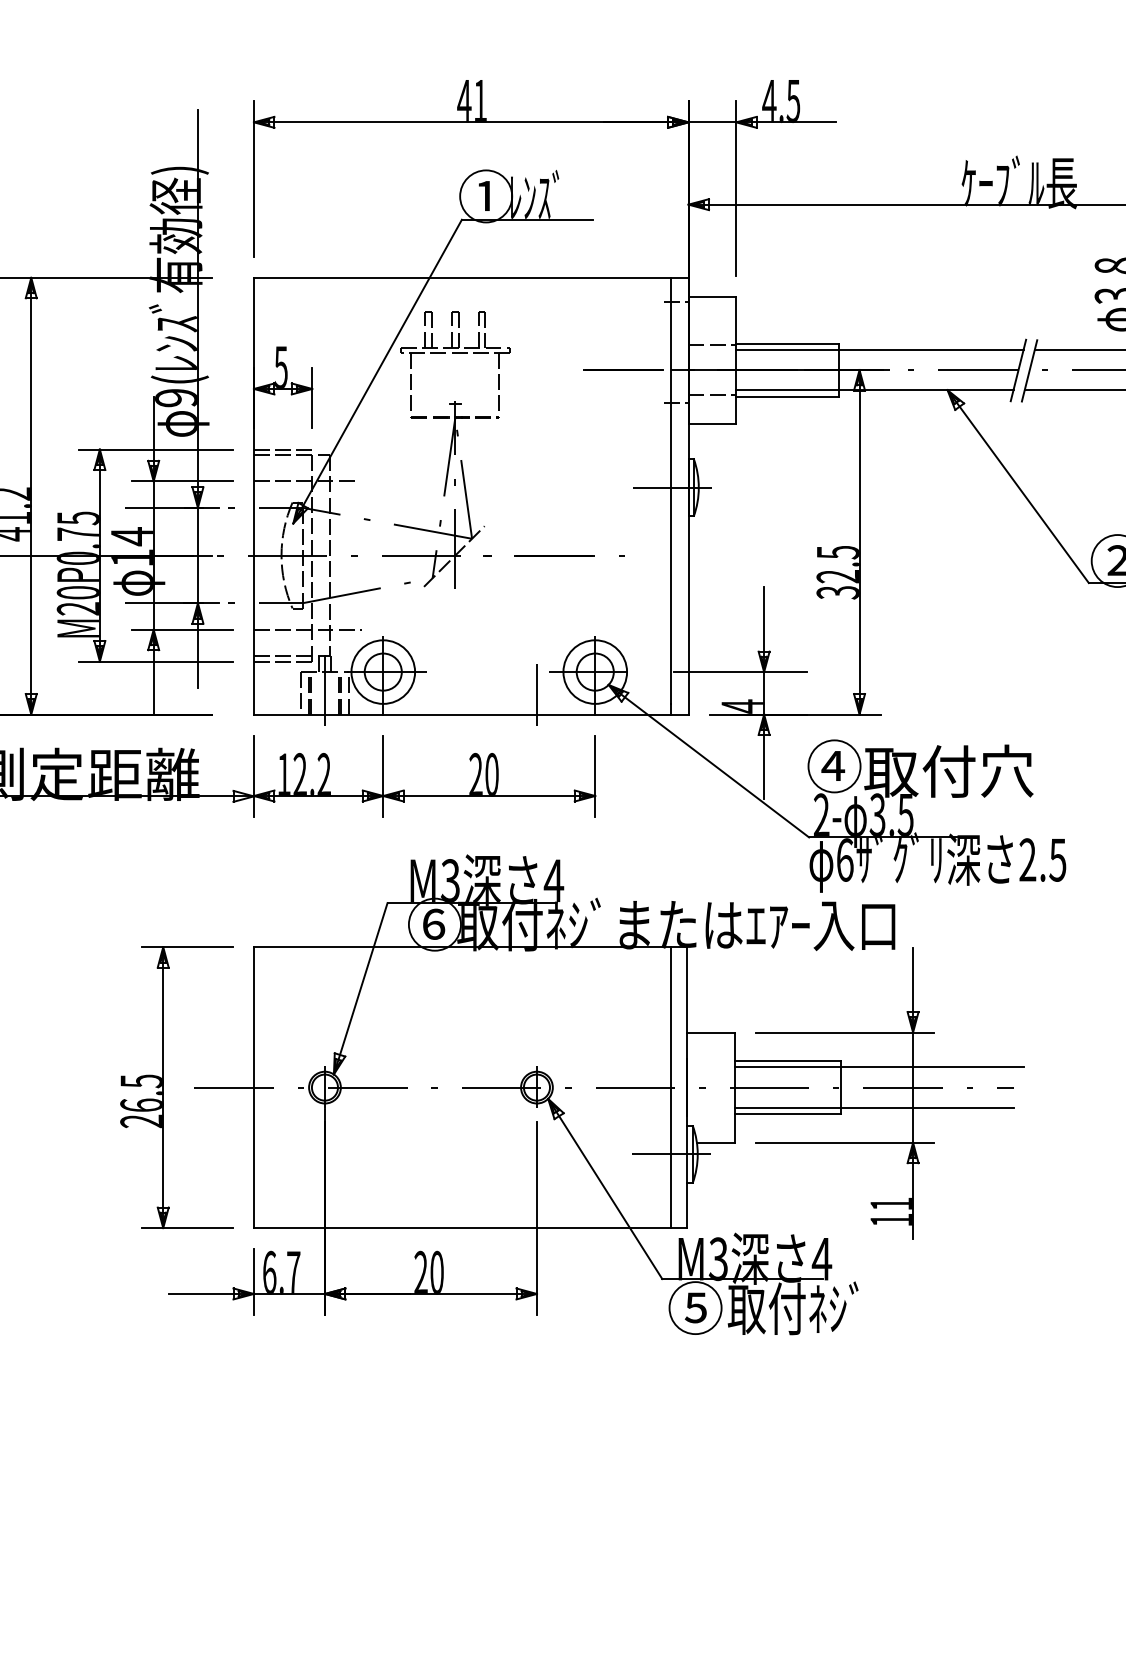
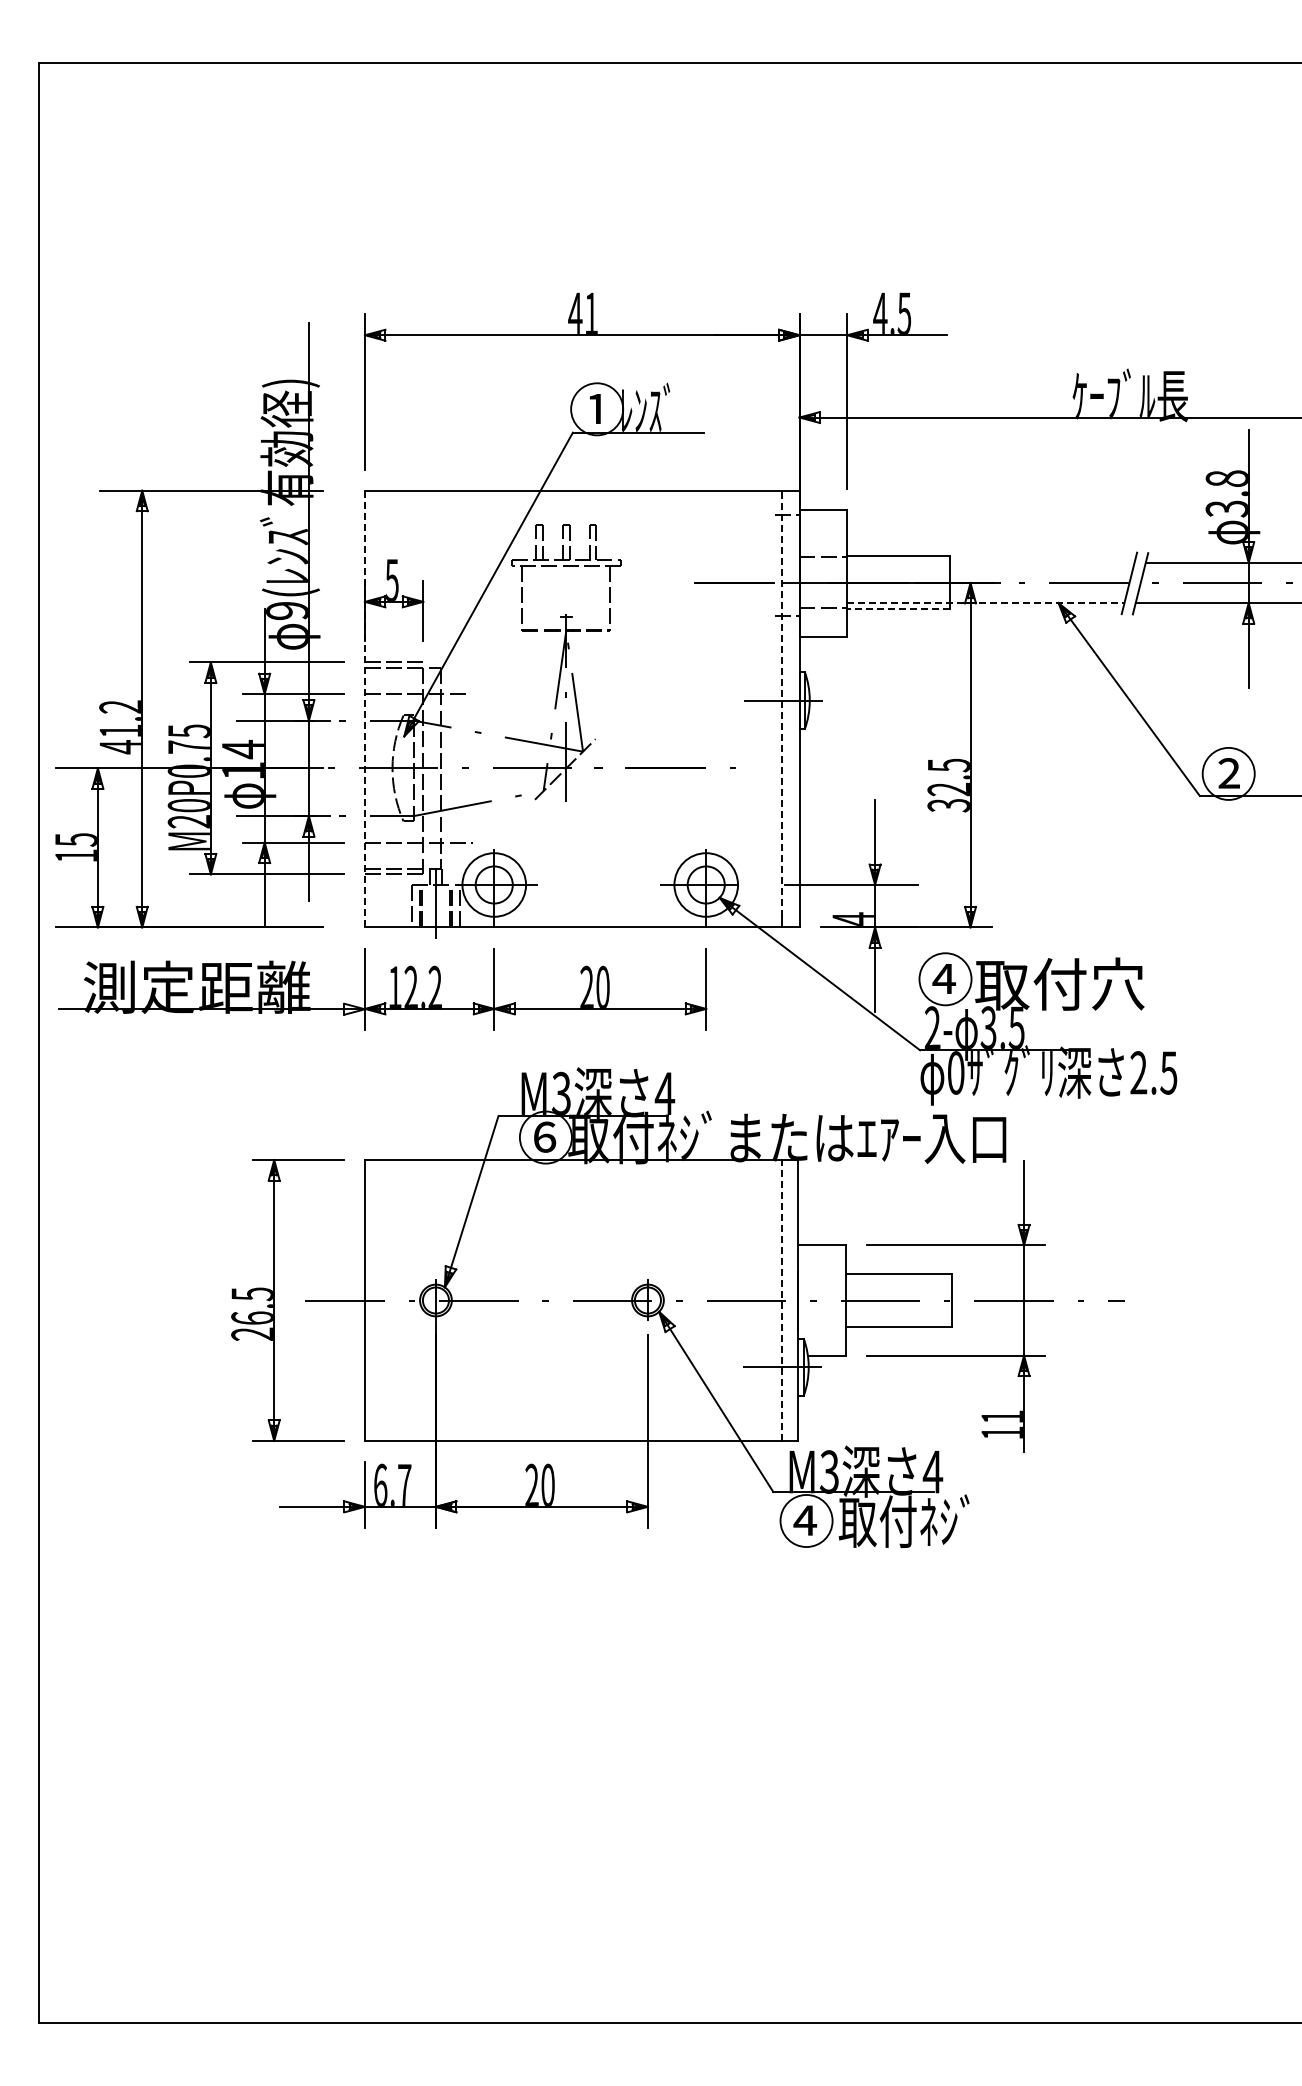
line: (879, 349) -> (990, 562), removed
line: (874, 390) -> (985, 603), solid -> dashed
line: (787, 396) -> (898, 609), solid -> dashed
line: (670, 490) -> (781, 703), solid -> dashed
line: (253, 495) -> (364, 708), solid -> dashed
line: (536, 694) -> (647, 907), removed
text: (845, 859) -> (956, 1072), 6 -> 0
line: (879, 1067) -> (990, 1280), removed
line: (670, 1087) -> (781, 1300), solid -> dashed
line: (874, 1107) -> (985, 1320), removed
text: (694, 1307) -> (805, 1520), ⑤ -> ④

